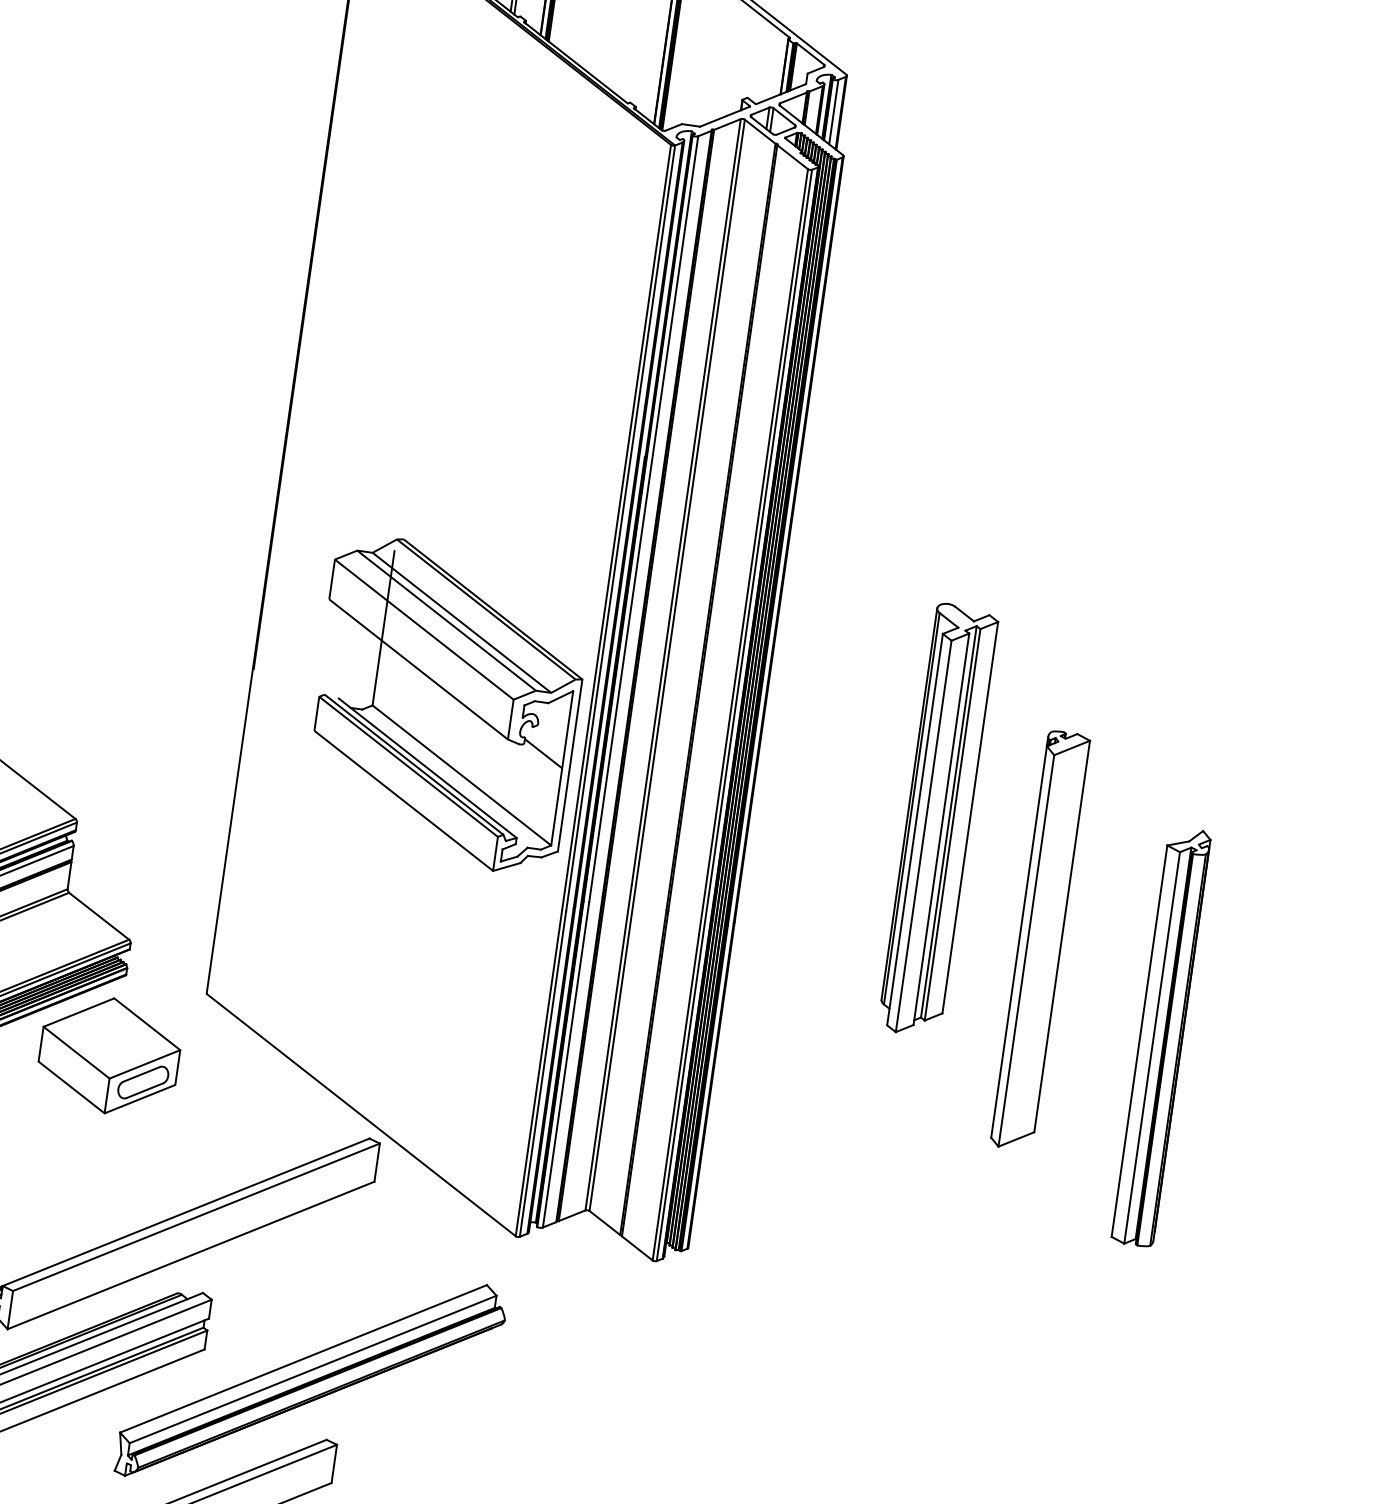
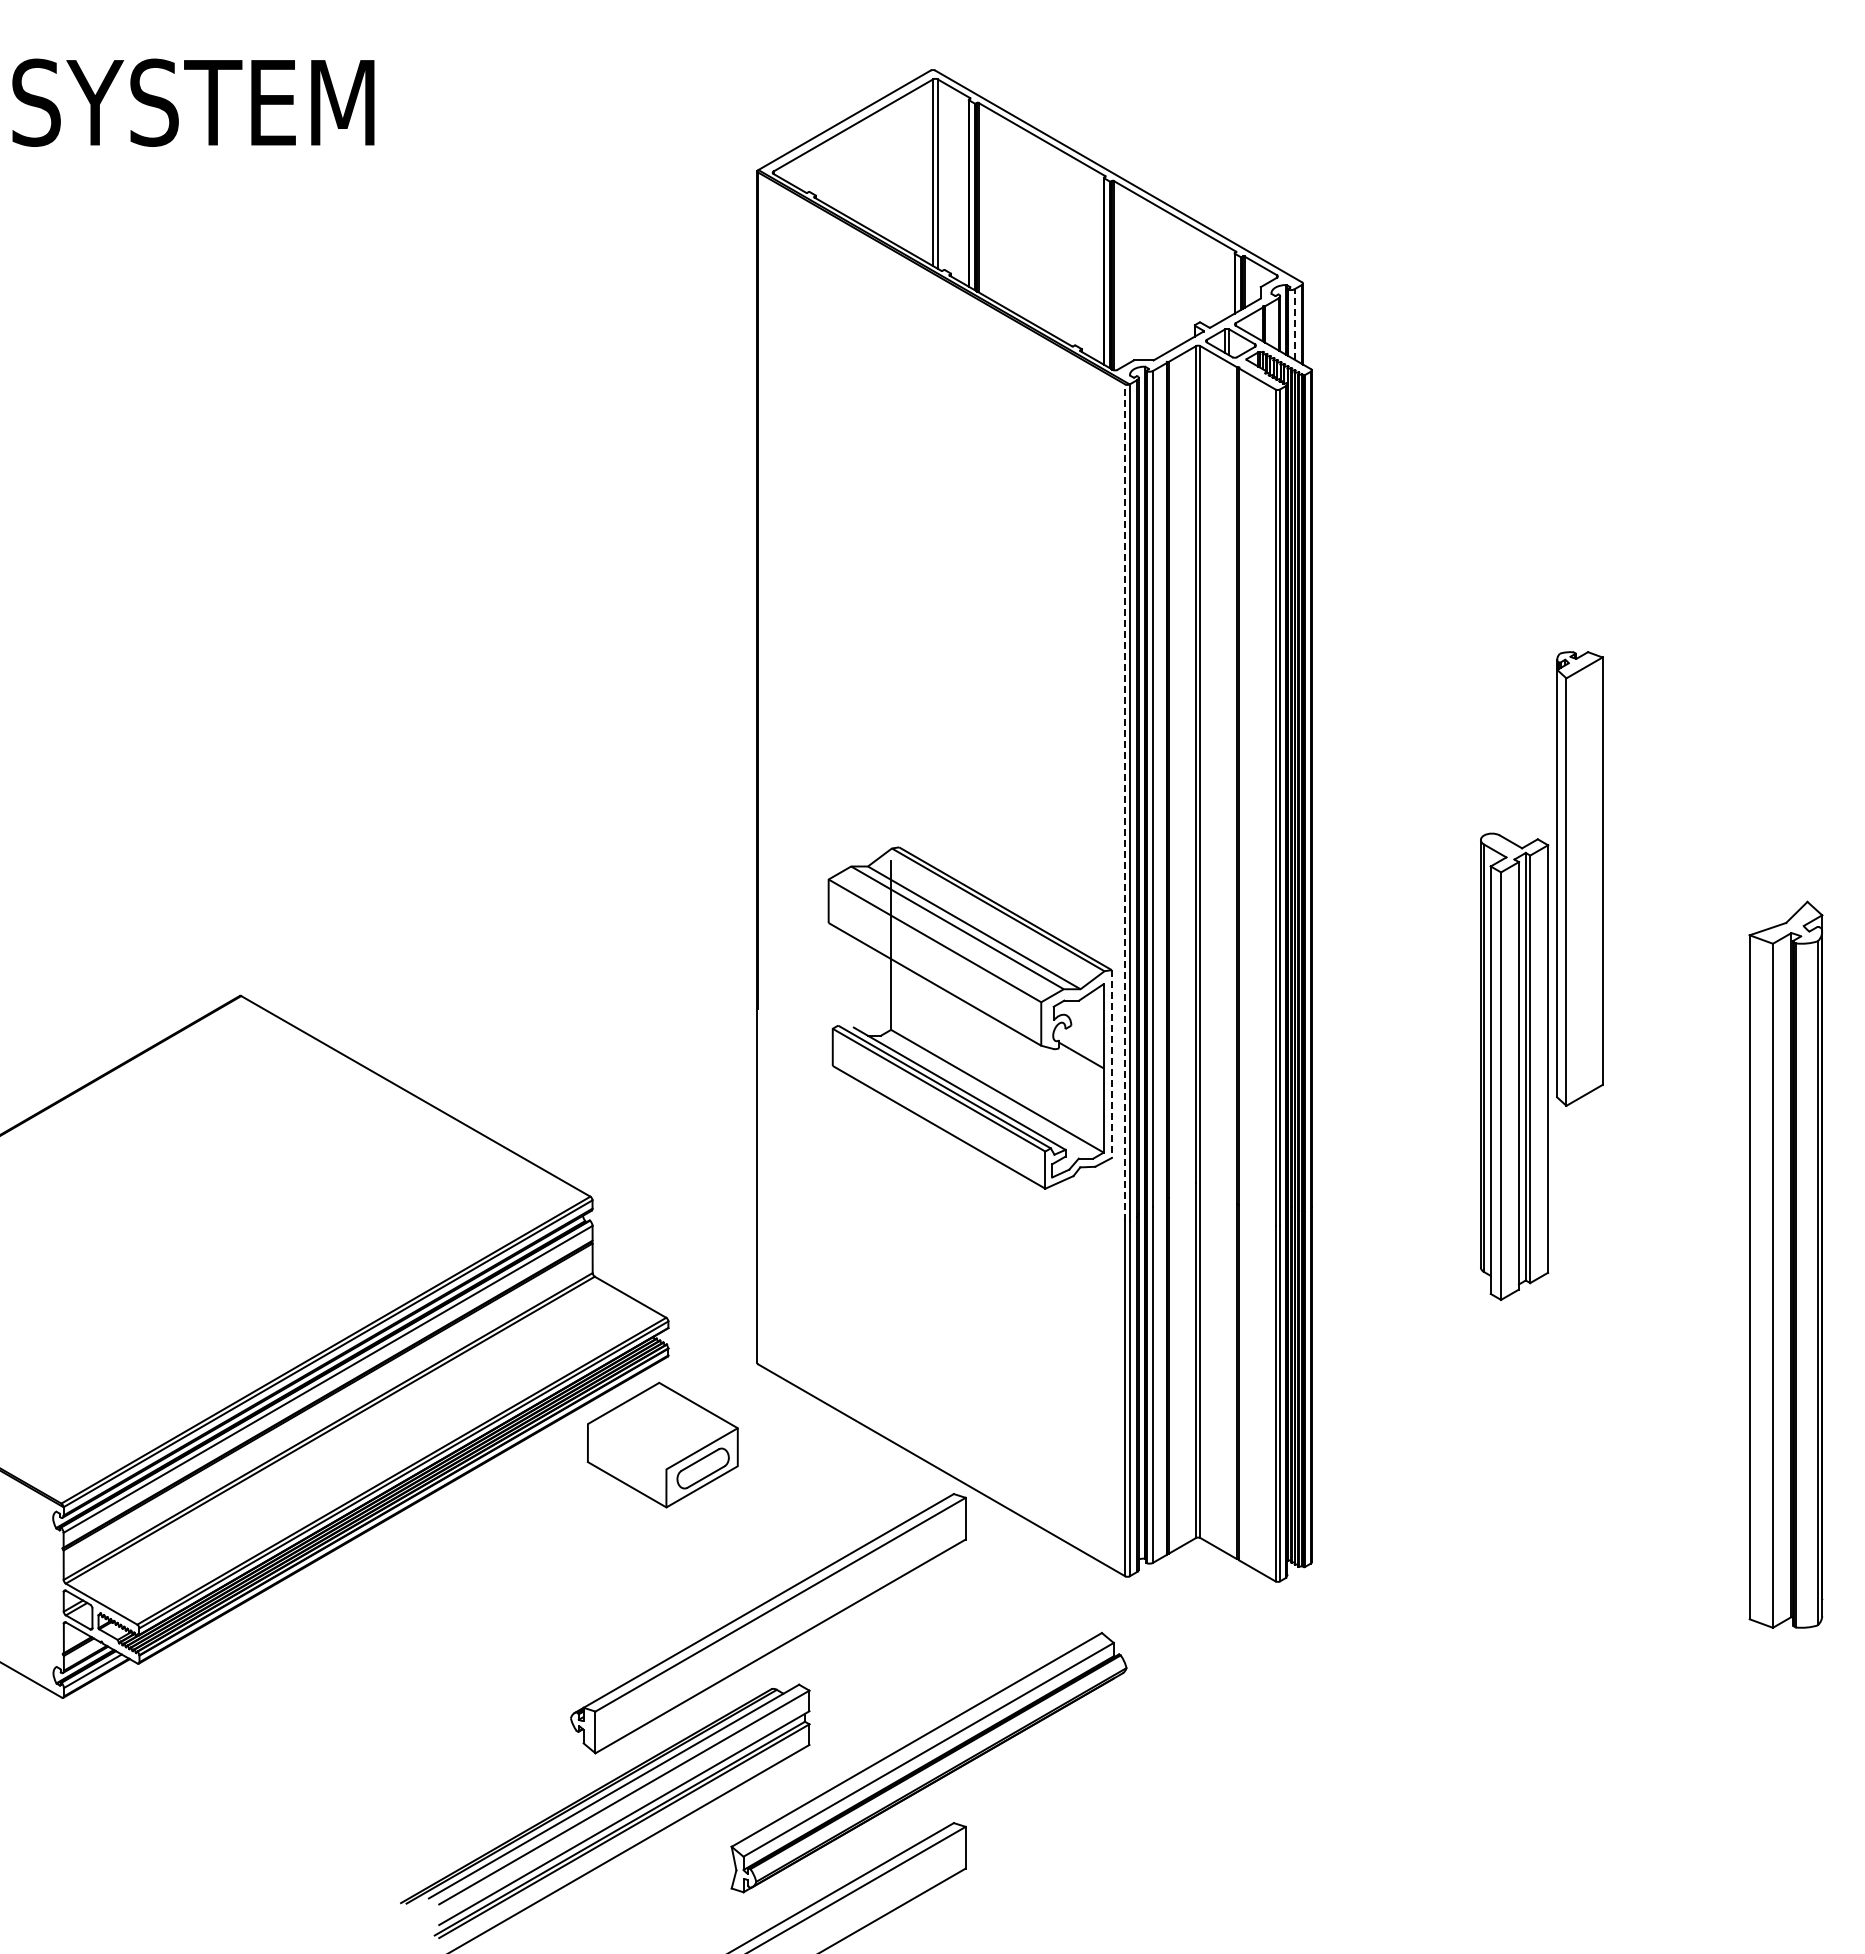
line: (833, 111) -> (1294, 323), solid -> dashed
line: (616, 527) -> (1125, 802), solid -> dashed
line: (569, 765) -> (1111, 1064), solid -> dashed
part: (1040, 940) -> (1579, 878), moved
part: (1160, 1036) -> (1785, 1264), size x1.6
line: (75, 1052) -> (626, 1446), removed

